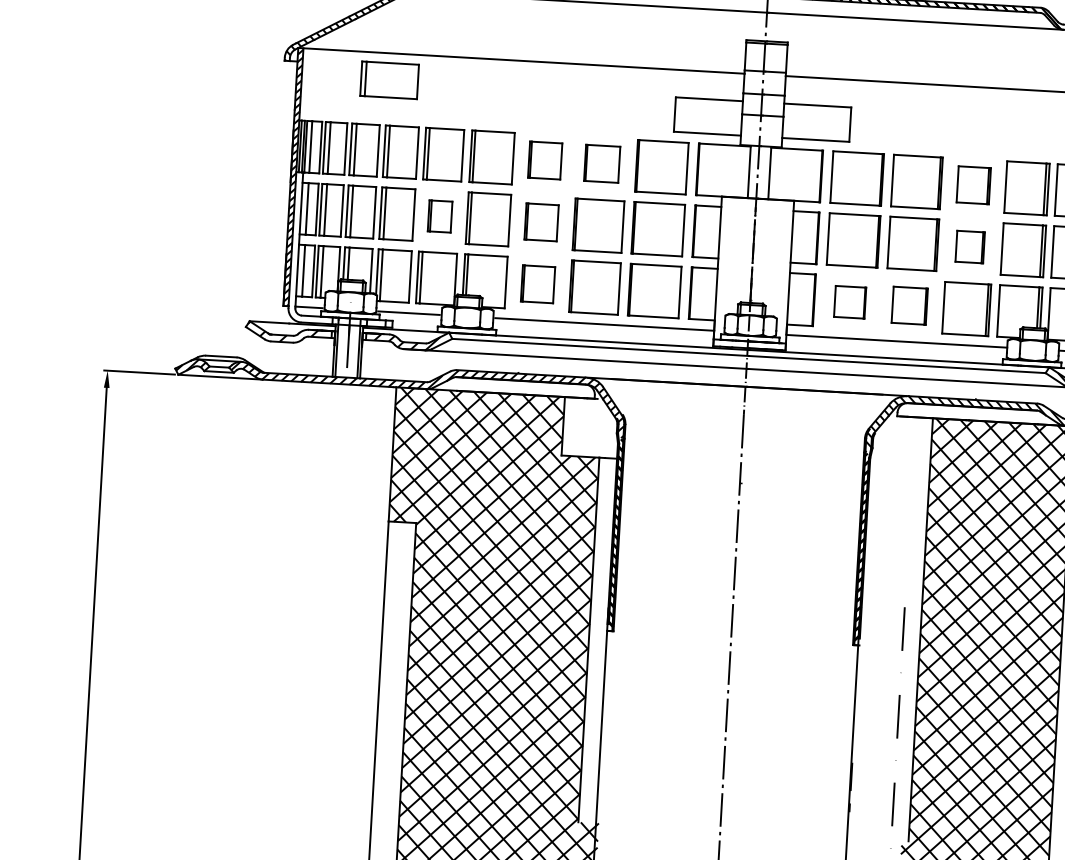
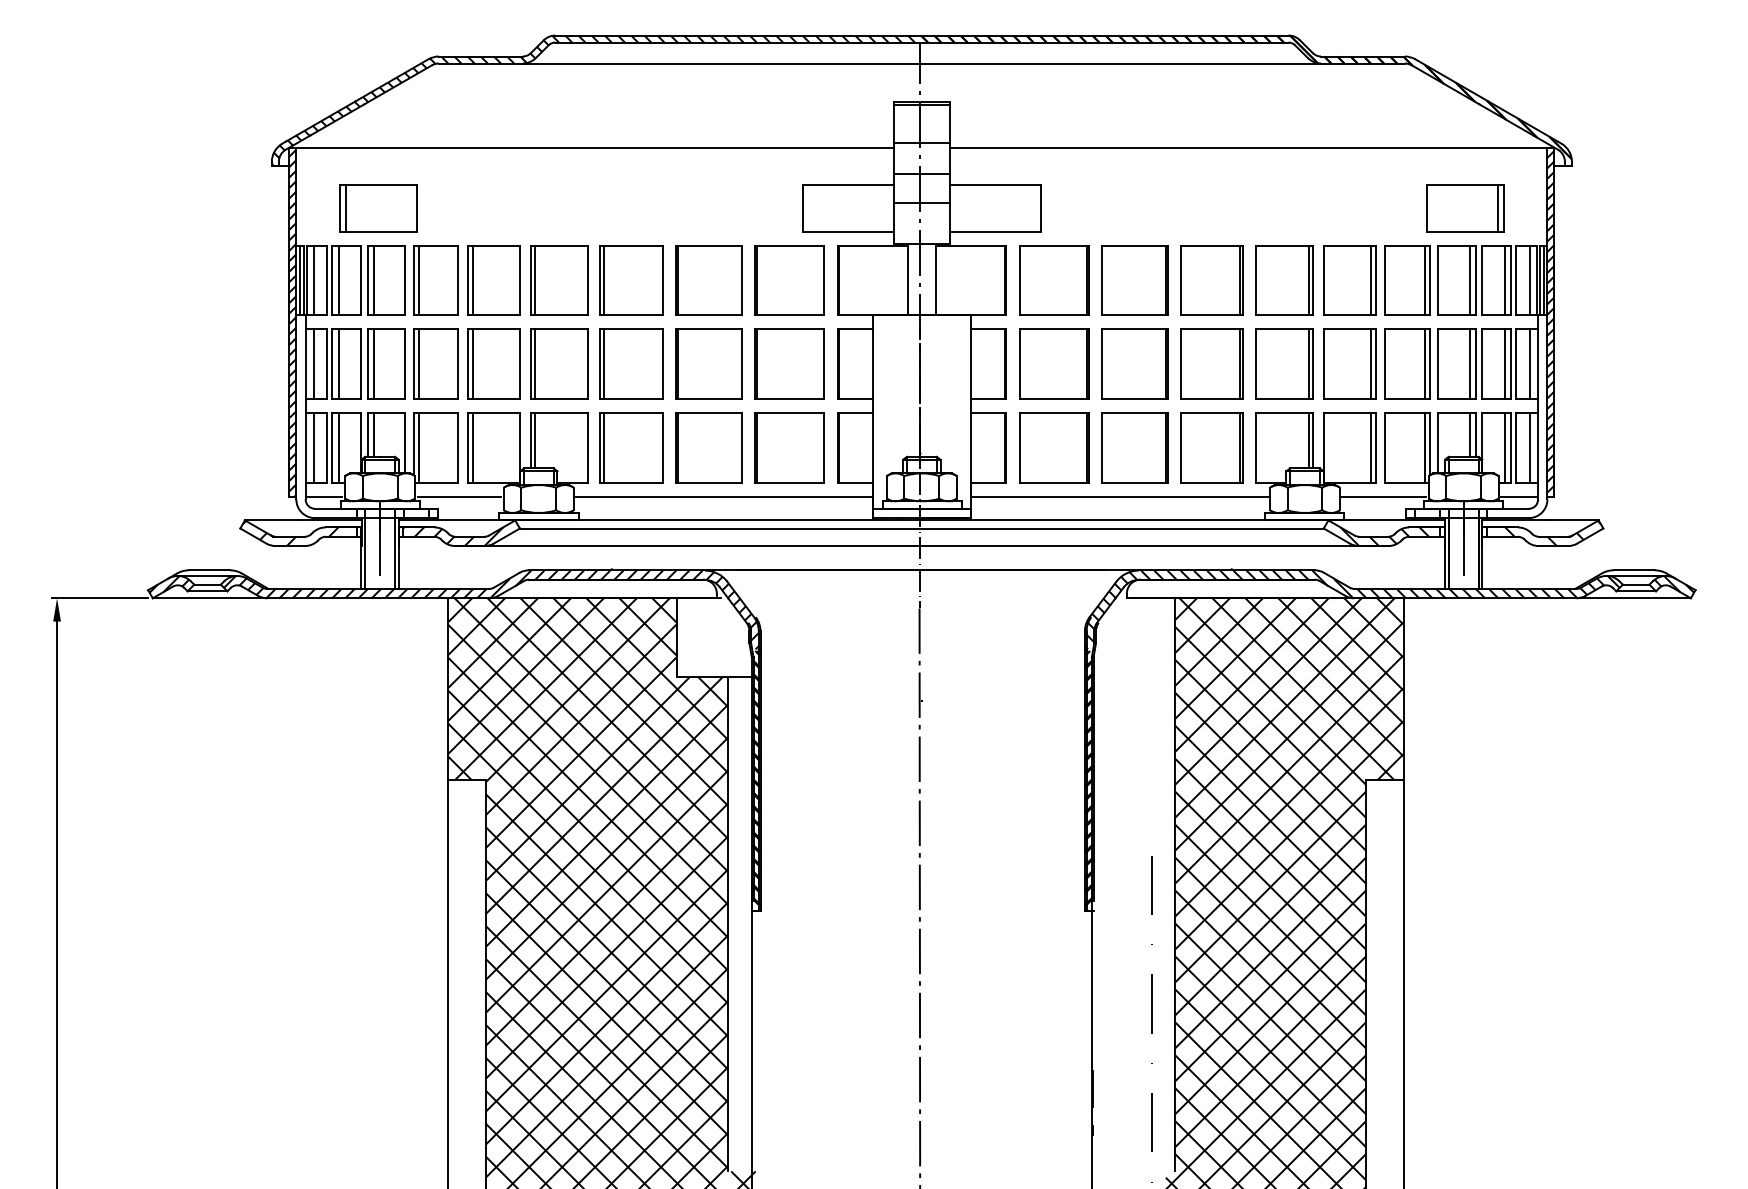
part: (389, 80) -> (378, 208), moved
part: (545, 160) -> (631, 280), size x1.43
part: (602, 163) -> (708, 280), size x1.43
part: (973, 185) -> (1211, 280), size x1.43
part: (439, 215) -> (493, 363), size x1.67
part: (541, 221) -> (631, 363), size x1.43
part: (969, 246) -> (1211, 363), size x1.67
part: (538, 283) -> (631, 447), size x1.43
part: (850, 301) -> (1054, 447), size x1.67
part: (909, 305) -> (1134, 447), size x1.43

